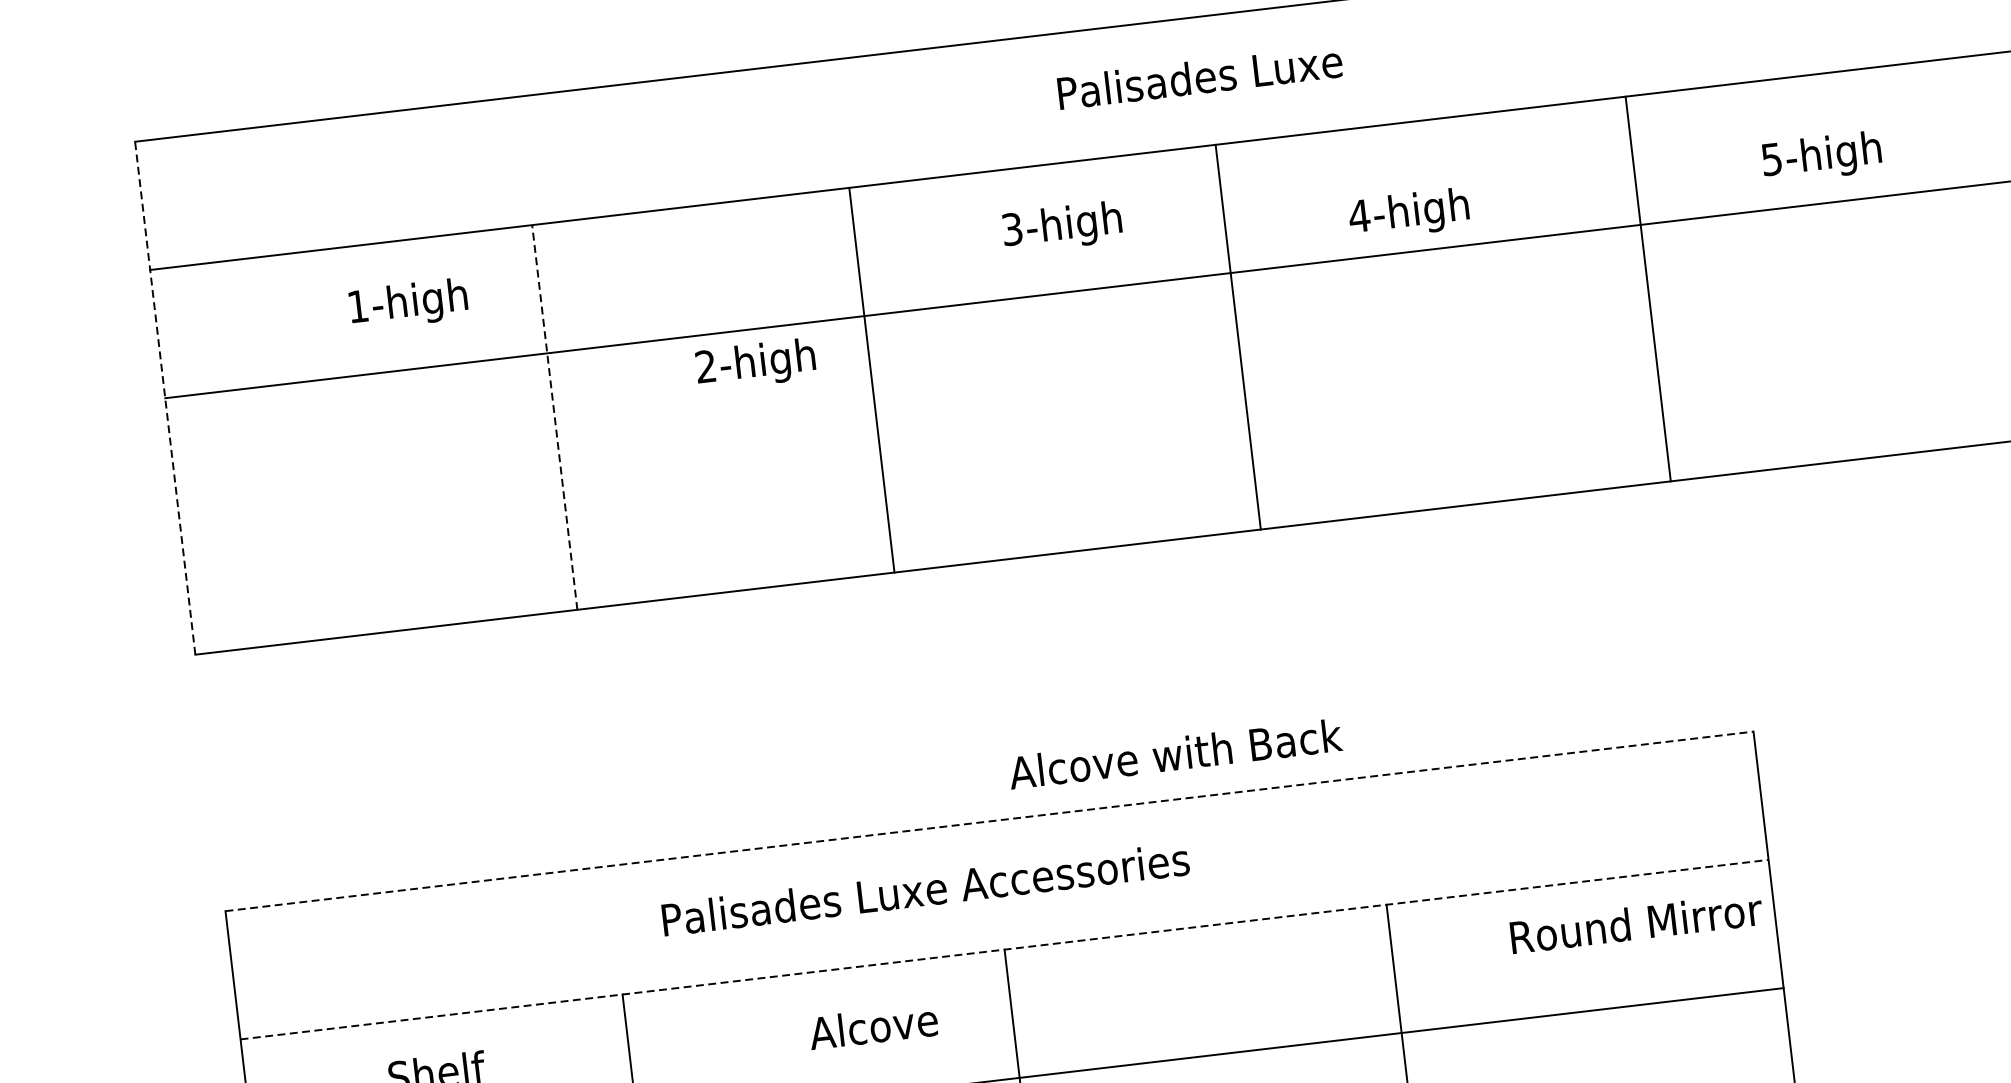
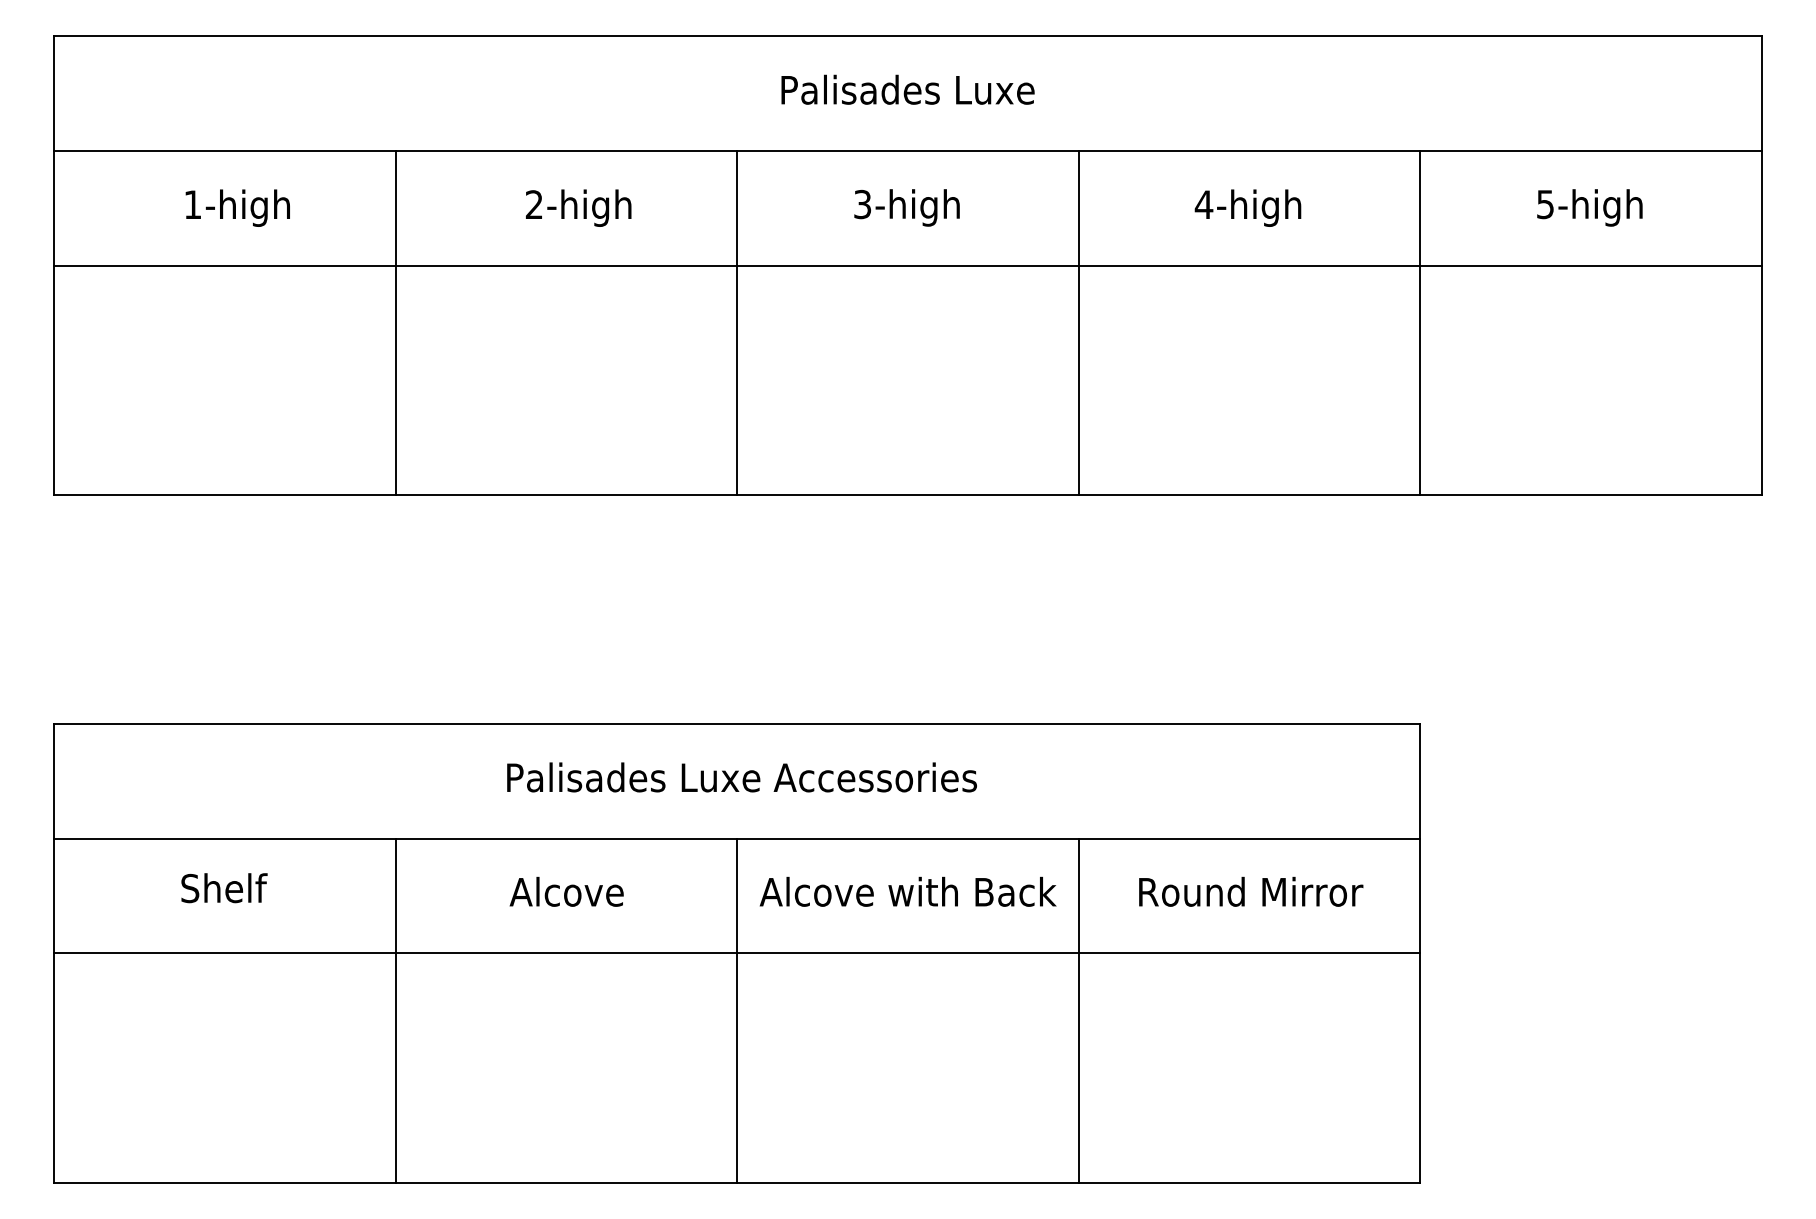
text: (1199, 76) -> (907, 89), moved
text: (1821, 156) -> (1589, 207), moved
text: (1408, 213) -> (1247, 207), moved
text: (1061, 226) -> (906, 207), moved
line: (1648, 288) -> (1420, 322), moved
text: (408, 303) -> (237, 207), moved
line: (1237, 336) -> (1078, 322), moved
text: (755, 363) -> (578, 207), moved
line: (872, 379) -> (737, 322), moved
line: (165, 398) -> (54, 265), dashed -> solid
line: (554, 416) -> (395, 322), dashed -> solid
text: (1174, 753) -> (907, 891), moved
line: (989, 821) -> (737, 724), dashed -> solid
text: (925, 889) -> (741, 777), moved
text: (1636, 922) -> (1251, 891), moved
line: (1004, 949) -> (737, 838), dashed -> solid
text: (873, 1026) -> (566, 891), moved

